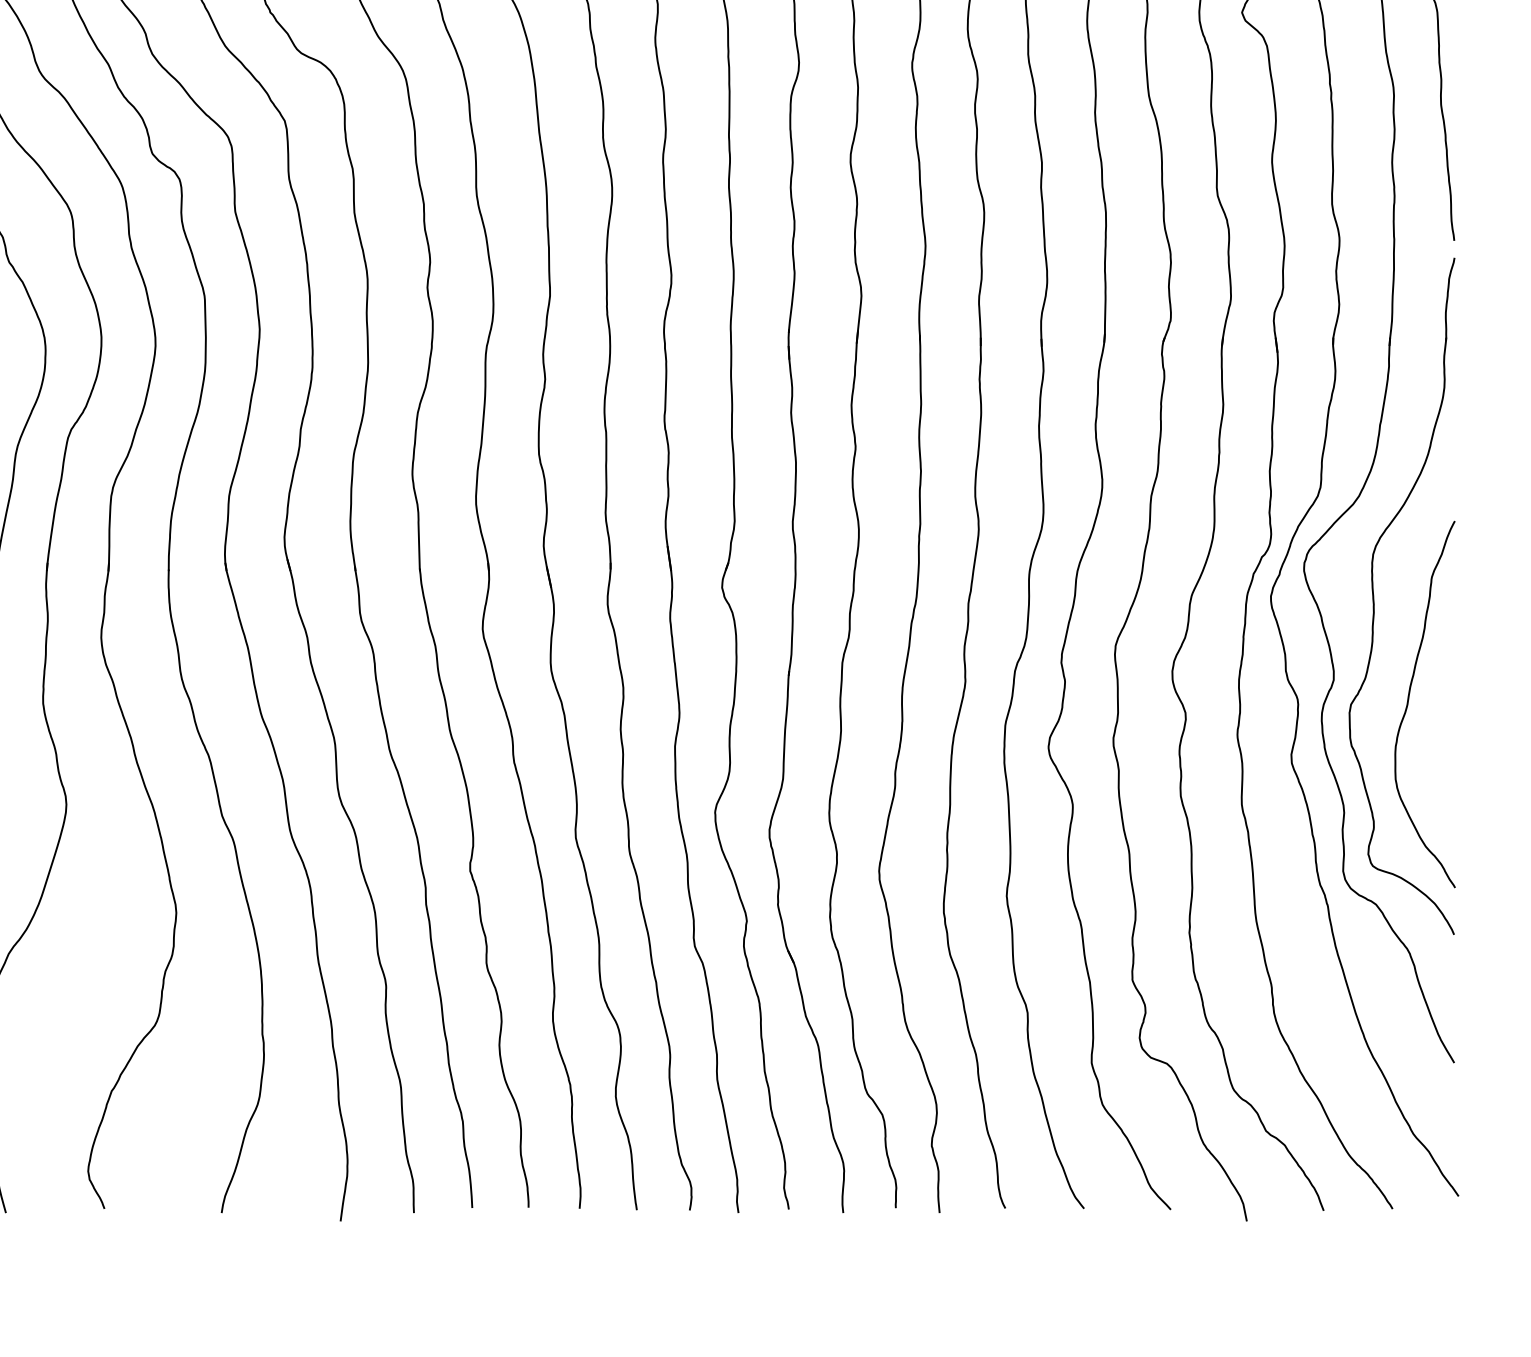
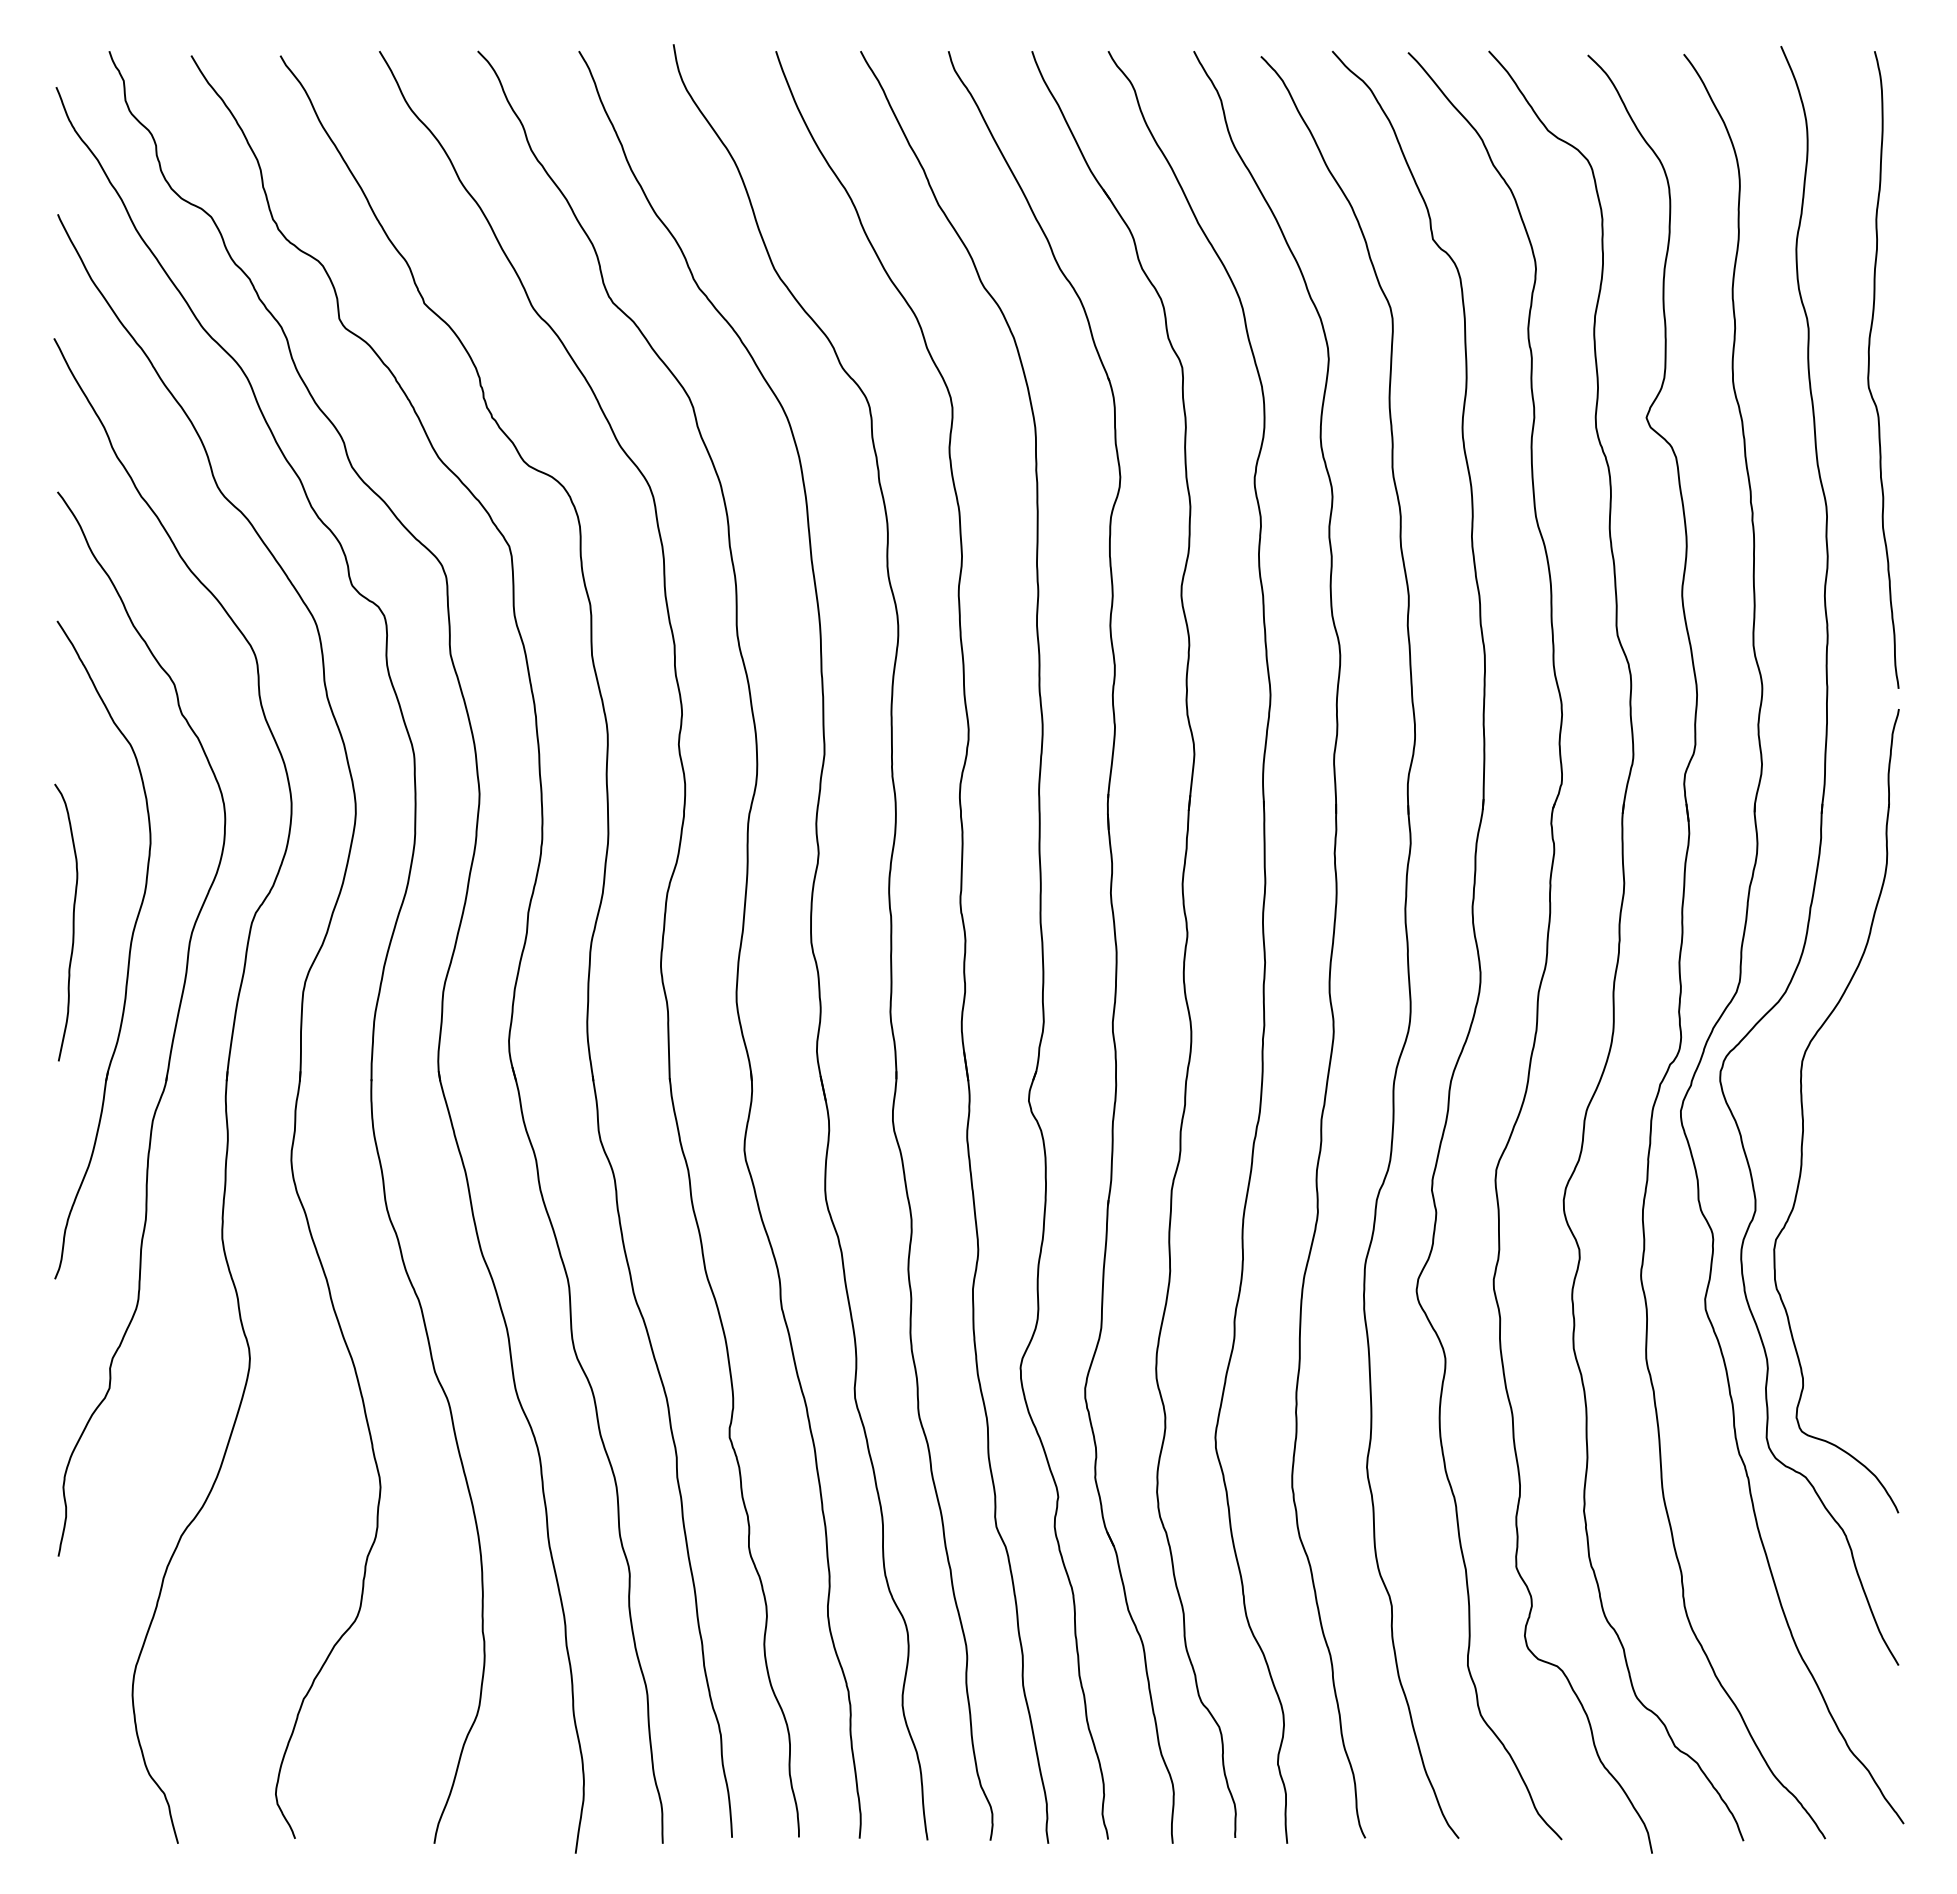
curve: (1408, 703) -> (1844, 1238), removed

